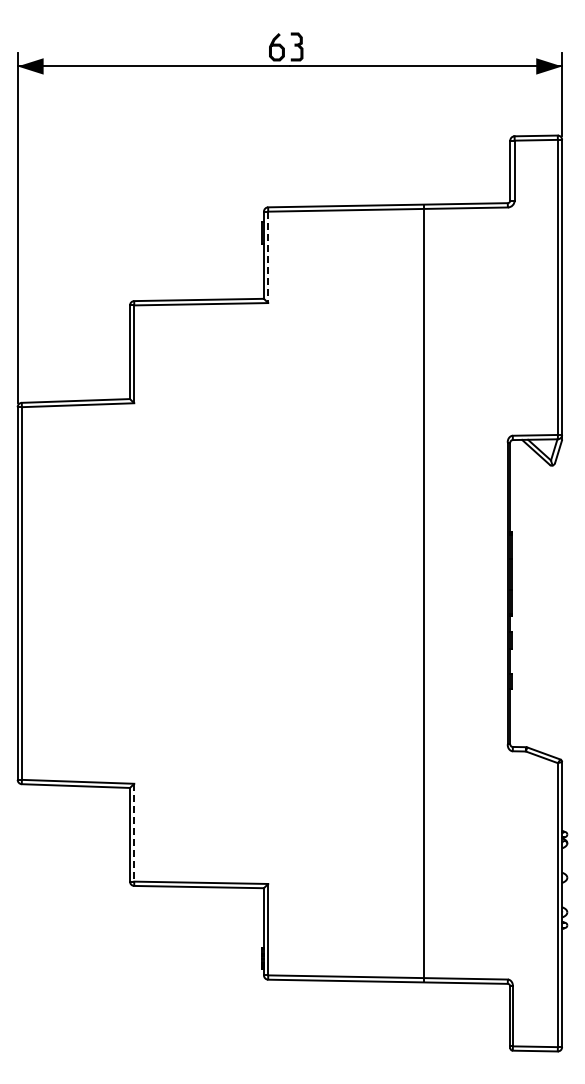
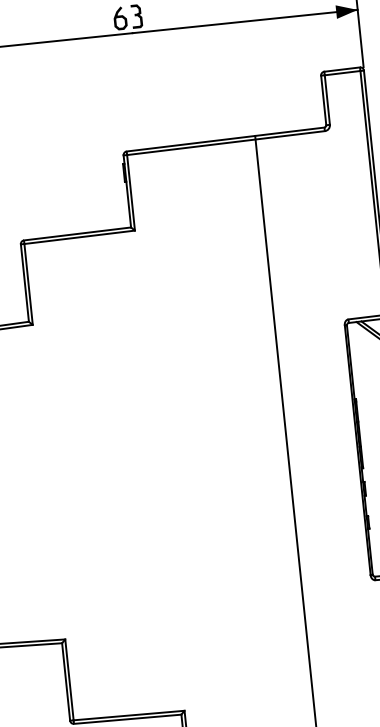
line: (268, 257) -> (131, 192), dashed -> solid
line: (134, 832) -> (69, 679), dashed -> solid

